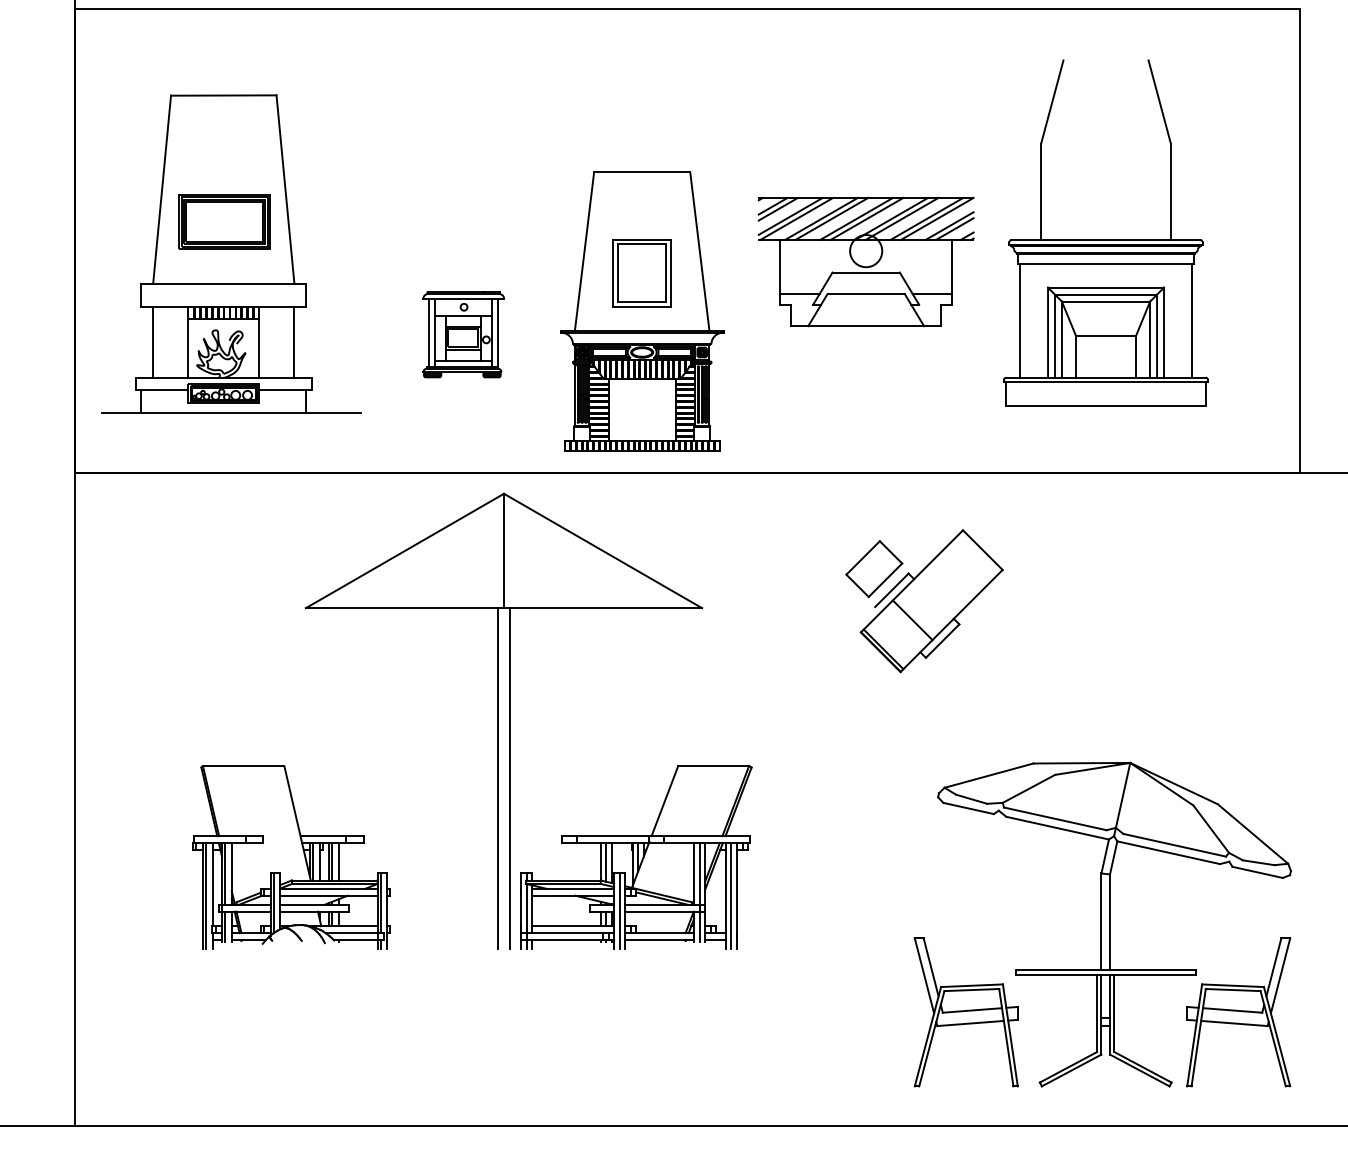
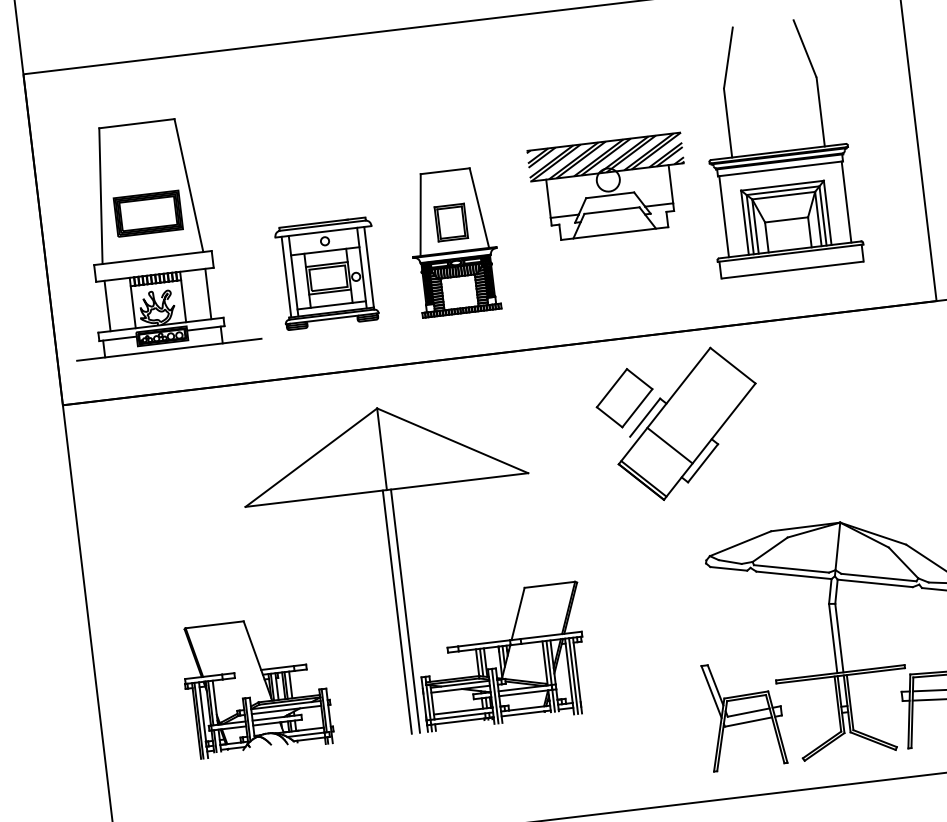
part: (641, 311) -> (453, 242), size x0.71
part: (463, 334) -> (328, 273), size x1.67
part: (924, 600) -> (679, 424), size x1.43
part: (497, 720) -> (391, 570), moved

